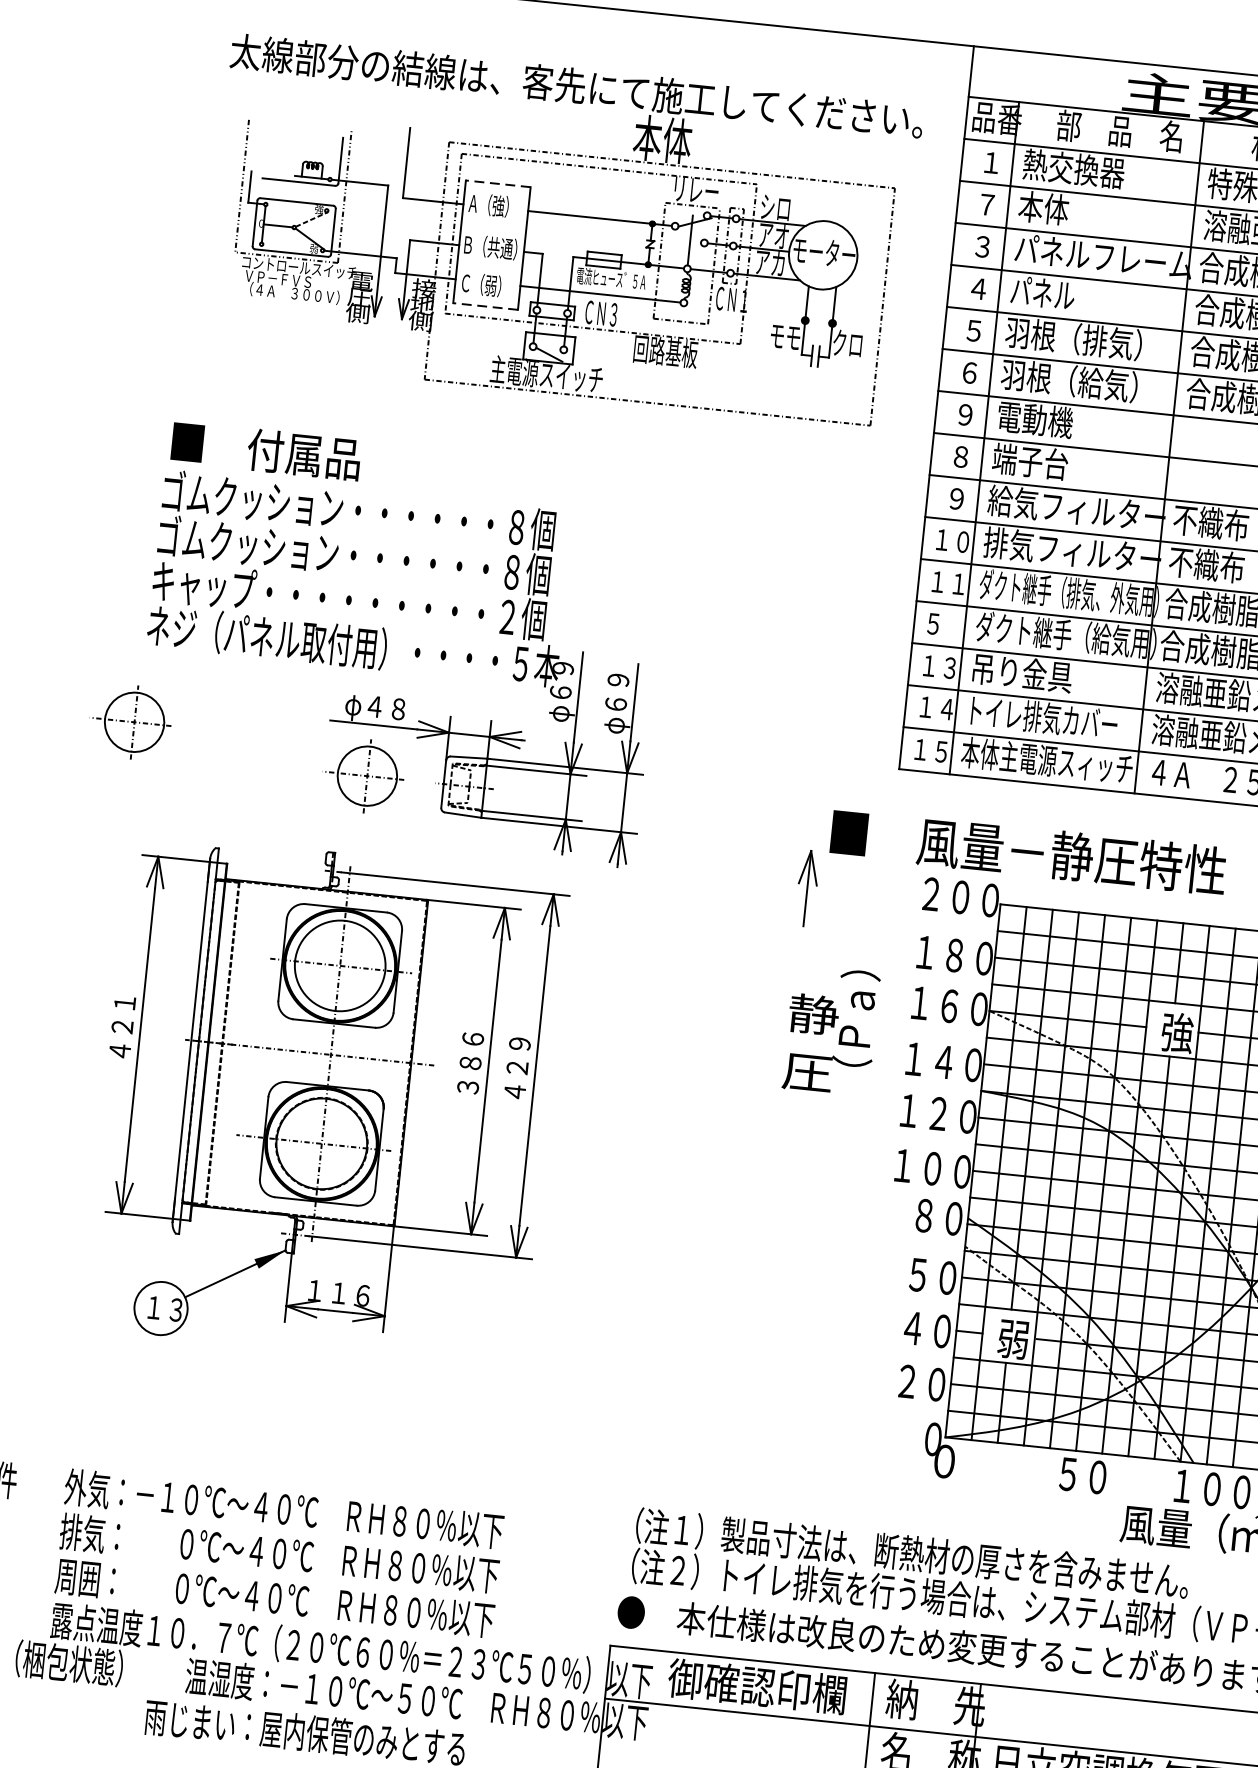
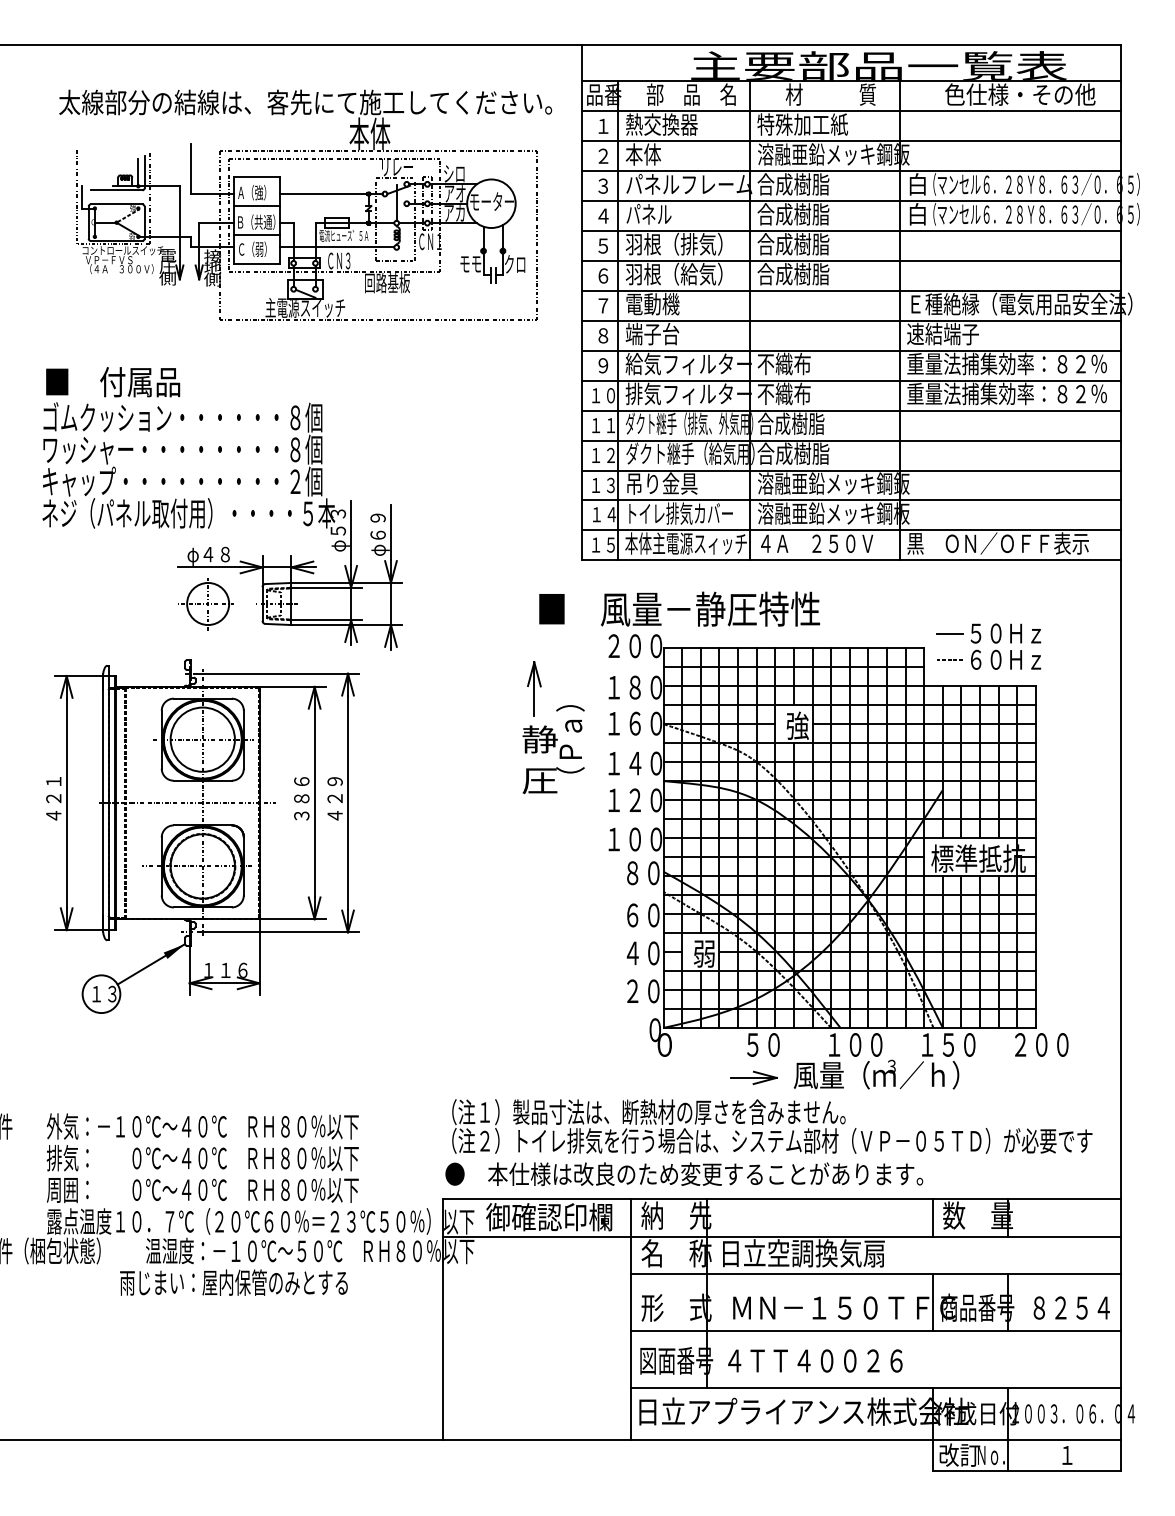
line: (332, 160) -> (138, 172), added
line: (497, 184) -> (256, 177), dashed -> solid
text: (987, 203) -> (603, 155), ７ -> ２
line: (494, 225) -> (257, 206), added
line: (490, 265) -> (257, 235), added
line: (484, 306) -> (256, 264), dashed -> solid
text: (965, 414) -> (603, 305), ９ -> ７
text: (248, 544) -> (107, 449), ゴムクッション・・・・・・８個 -> ワッシャー・・・・・・・・８個
text: (944, 625) -> (603, 455), ５ -> １２
text: (560, 680) -> (337, 522), φ６９ -> φ５３
part: (130, 722) -> (37, 583), removed
part: (807, 887) -> (534, 688), moved
text: (918, 1275) -> (632, 915), ５０ -> ６０
part: (1064, 1520) -> (753, 1077), added

